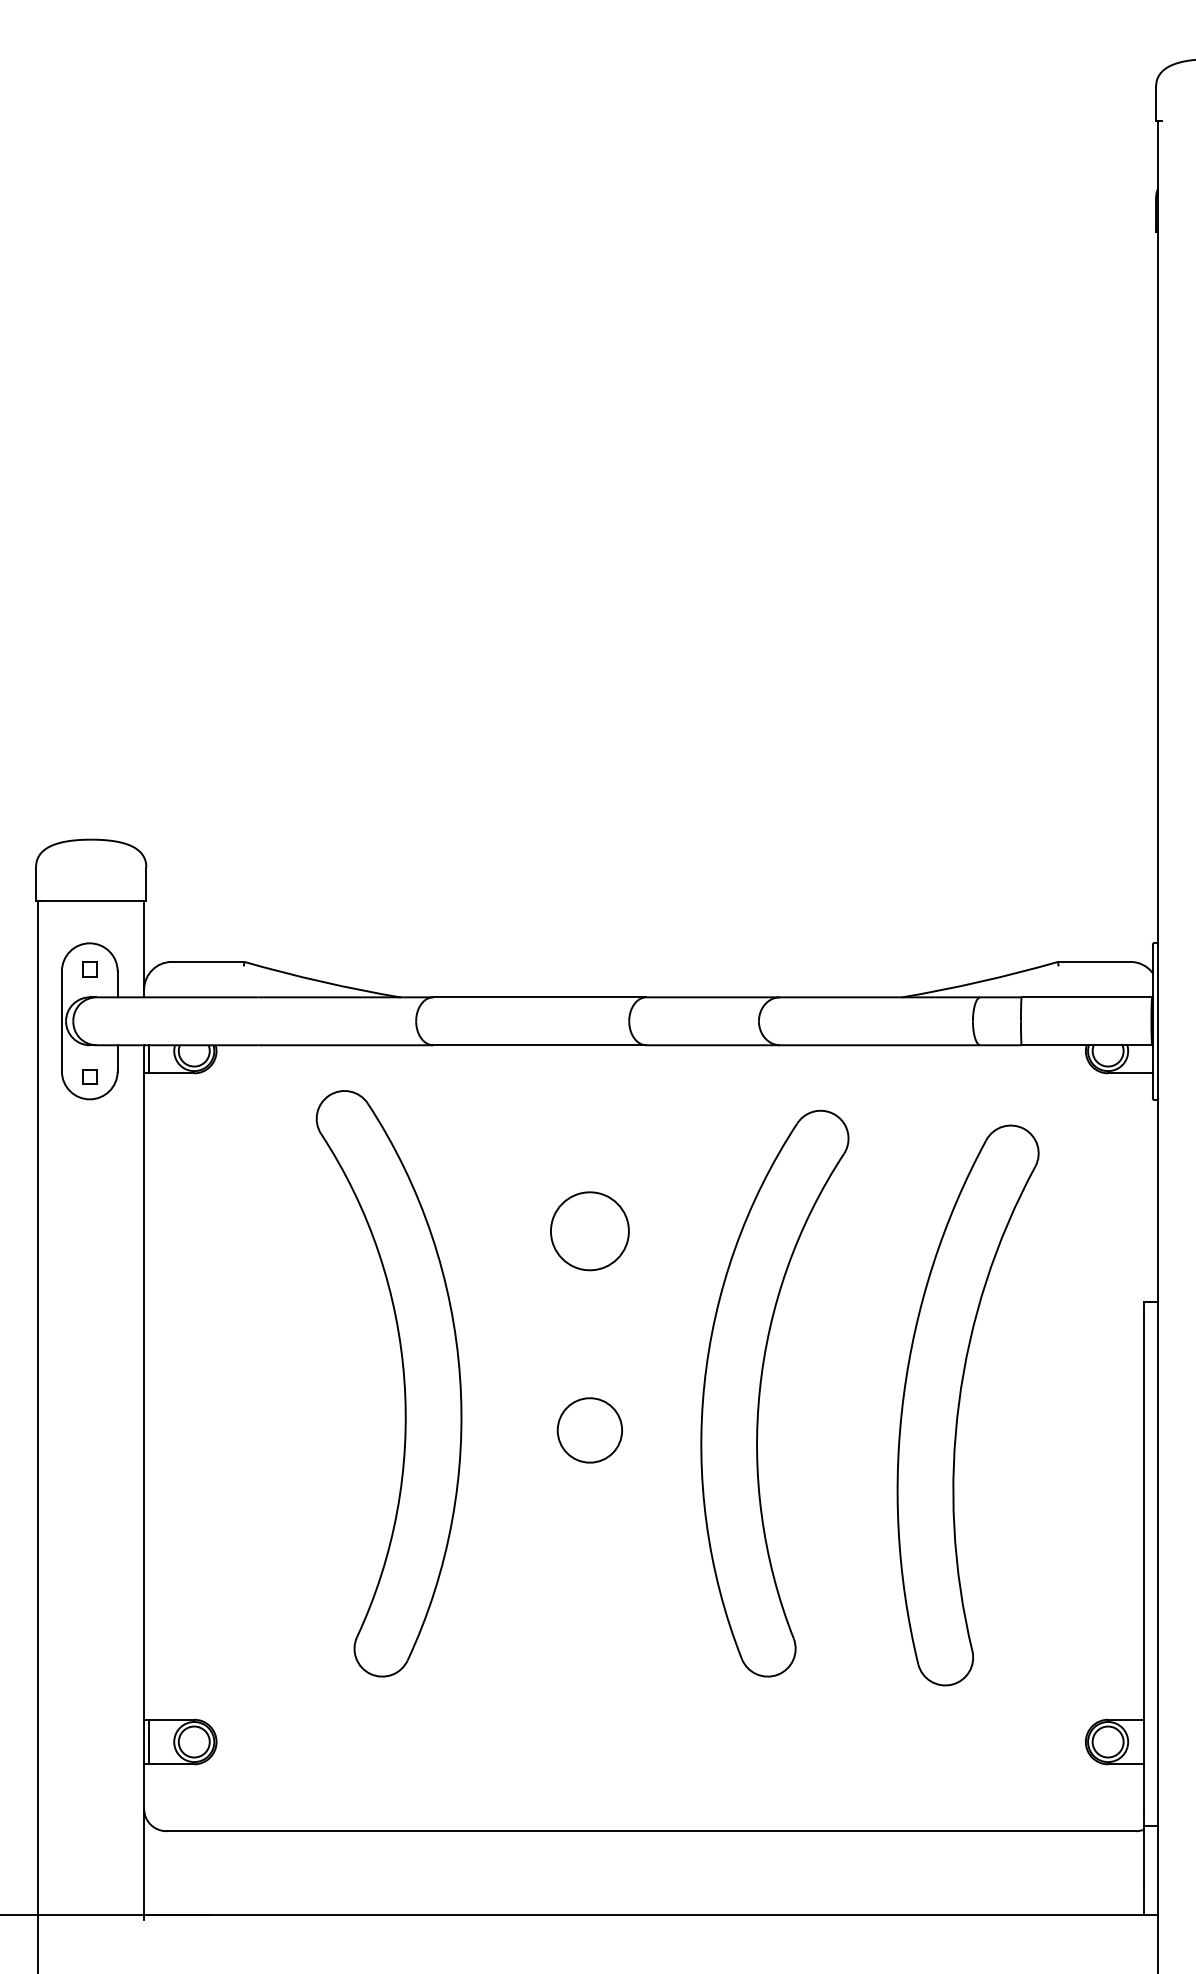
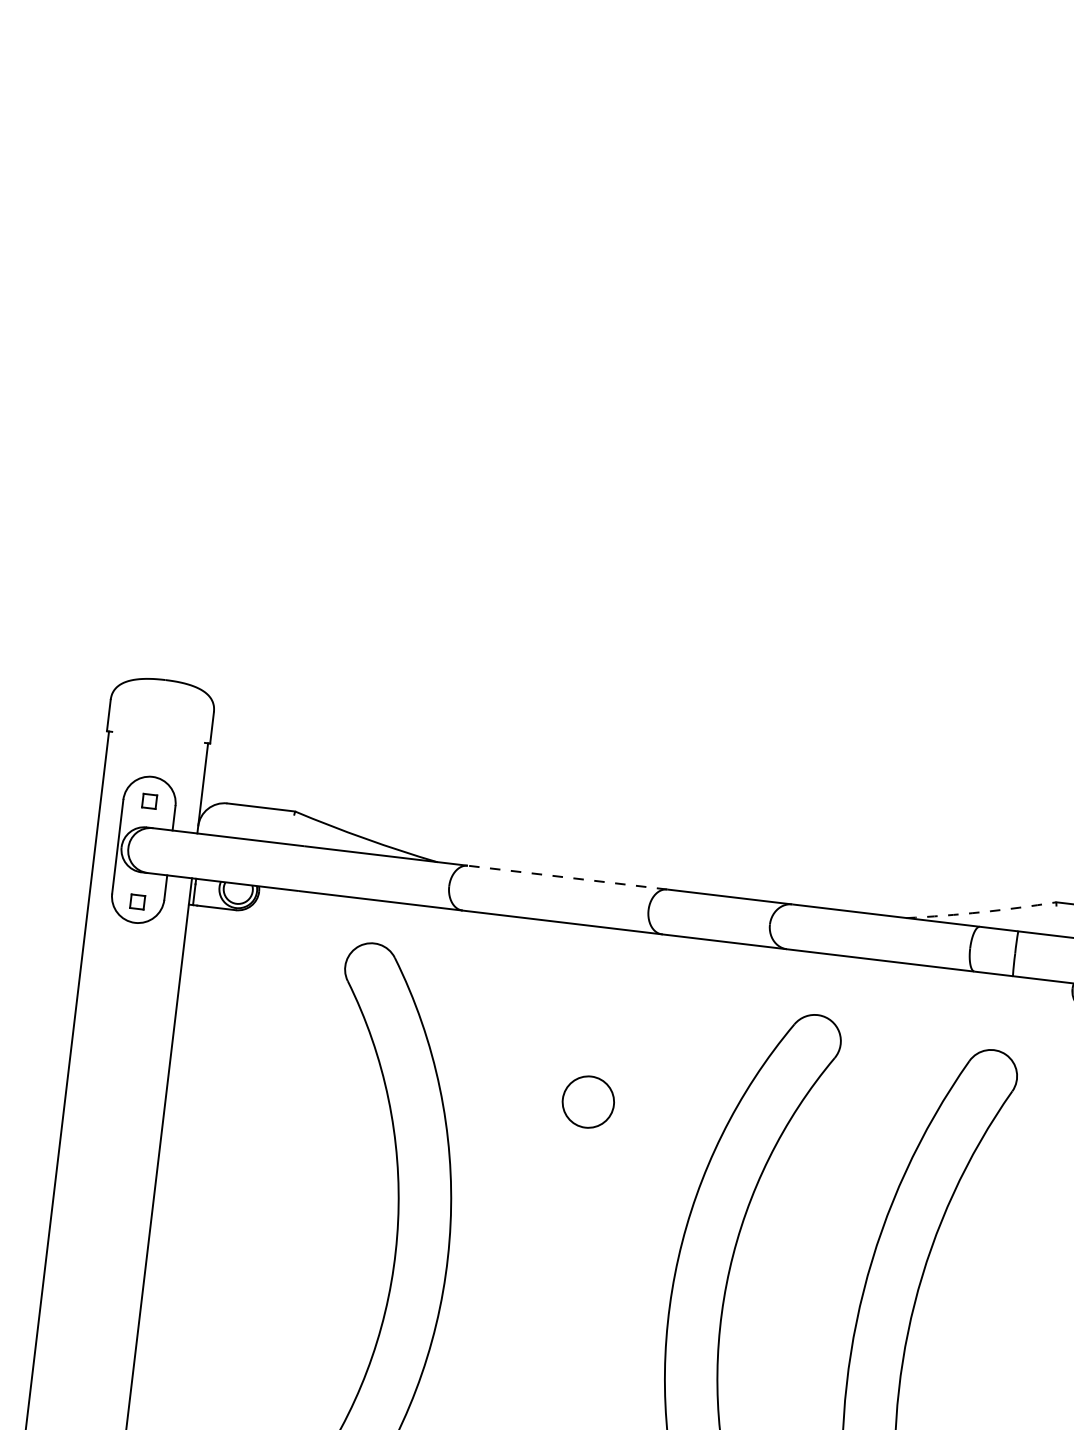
line: (90, 900) -> (157, 736), removed
arc: (980, 981) -> (981, 911), solid -> dashed
line: (539, 997) -> (567, 877), solid -> dashed
circle: (589, 1231) -> (587, 1102), size x0.7
circle: (589, 1430) -> (565, 1288), removed

